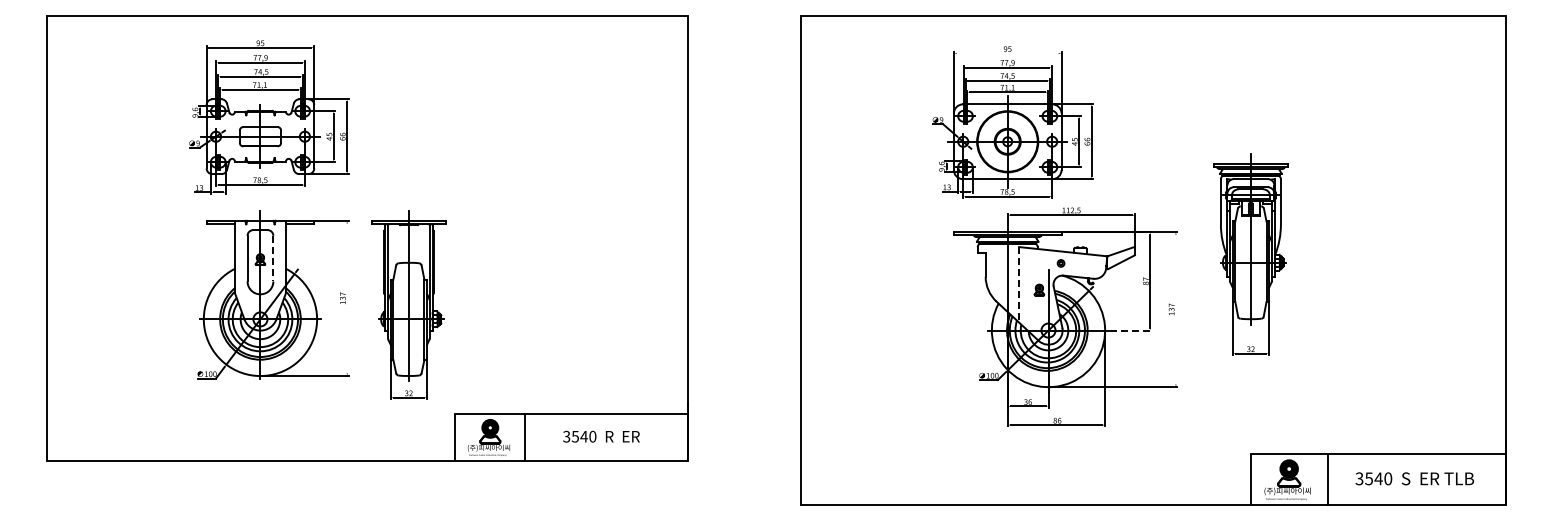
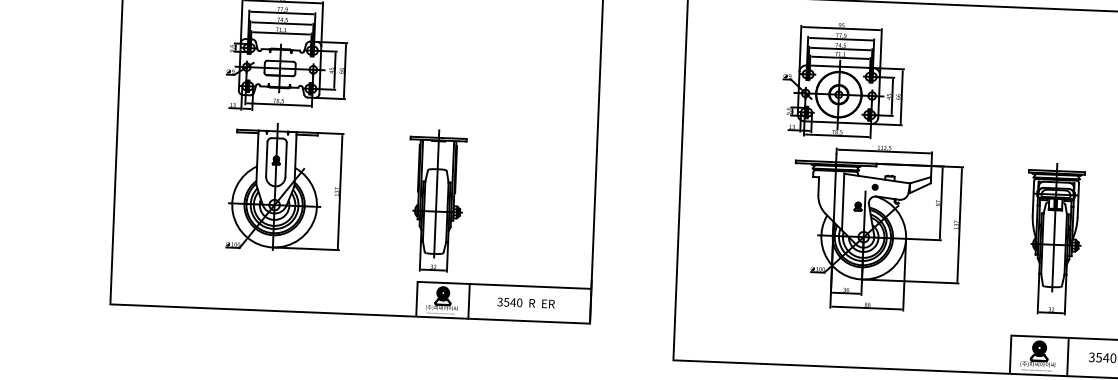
line: (1007, 53) -> (841, 28), added
part: (1250, 254) -> (1053, 238), moved
line: (273, 258) -> (286, 159), dashed -> solid
line: (1019, 284) -> (843, 201), dashed -> solid
line: (347, 298) -> (340, 192), added
part: (408, 304) -> (435, 200), moved
line: (1175, 309) -> (959, 225), added
line: (1130, 330) -> (925, 239), dashed -> solid

